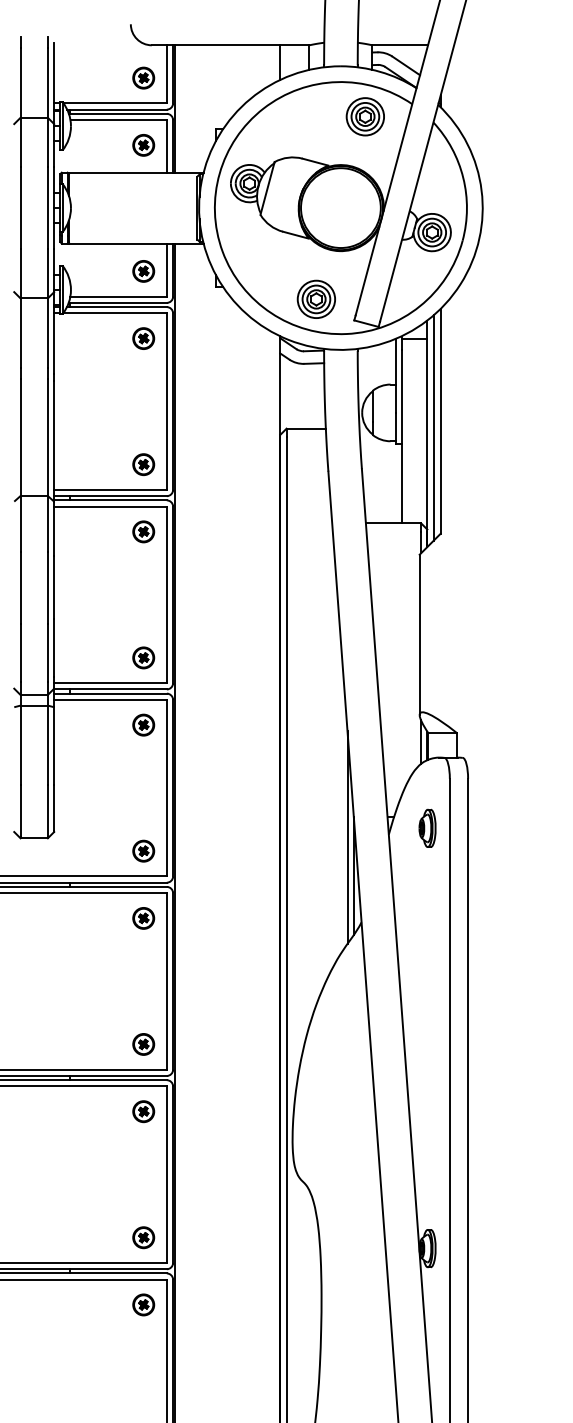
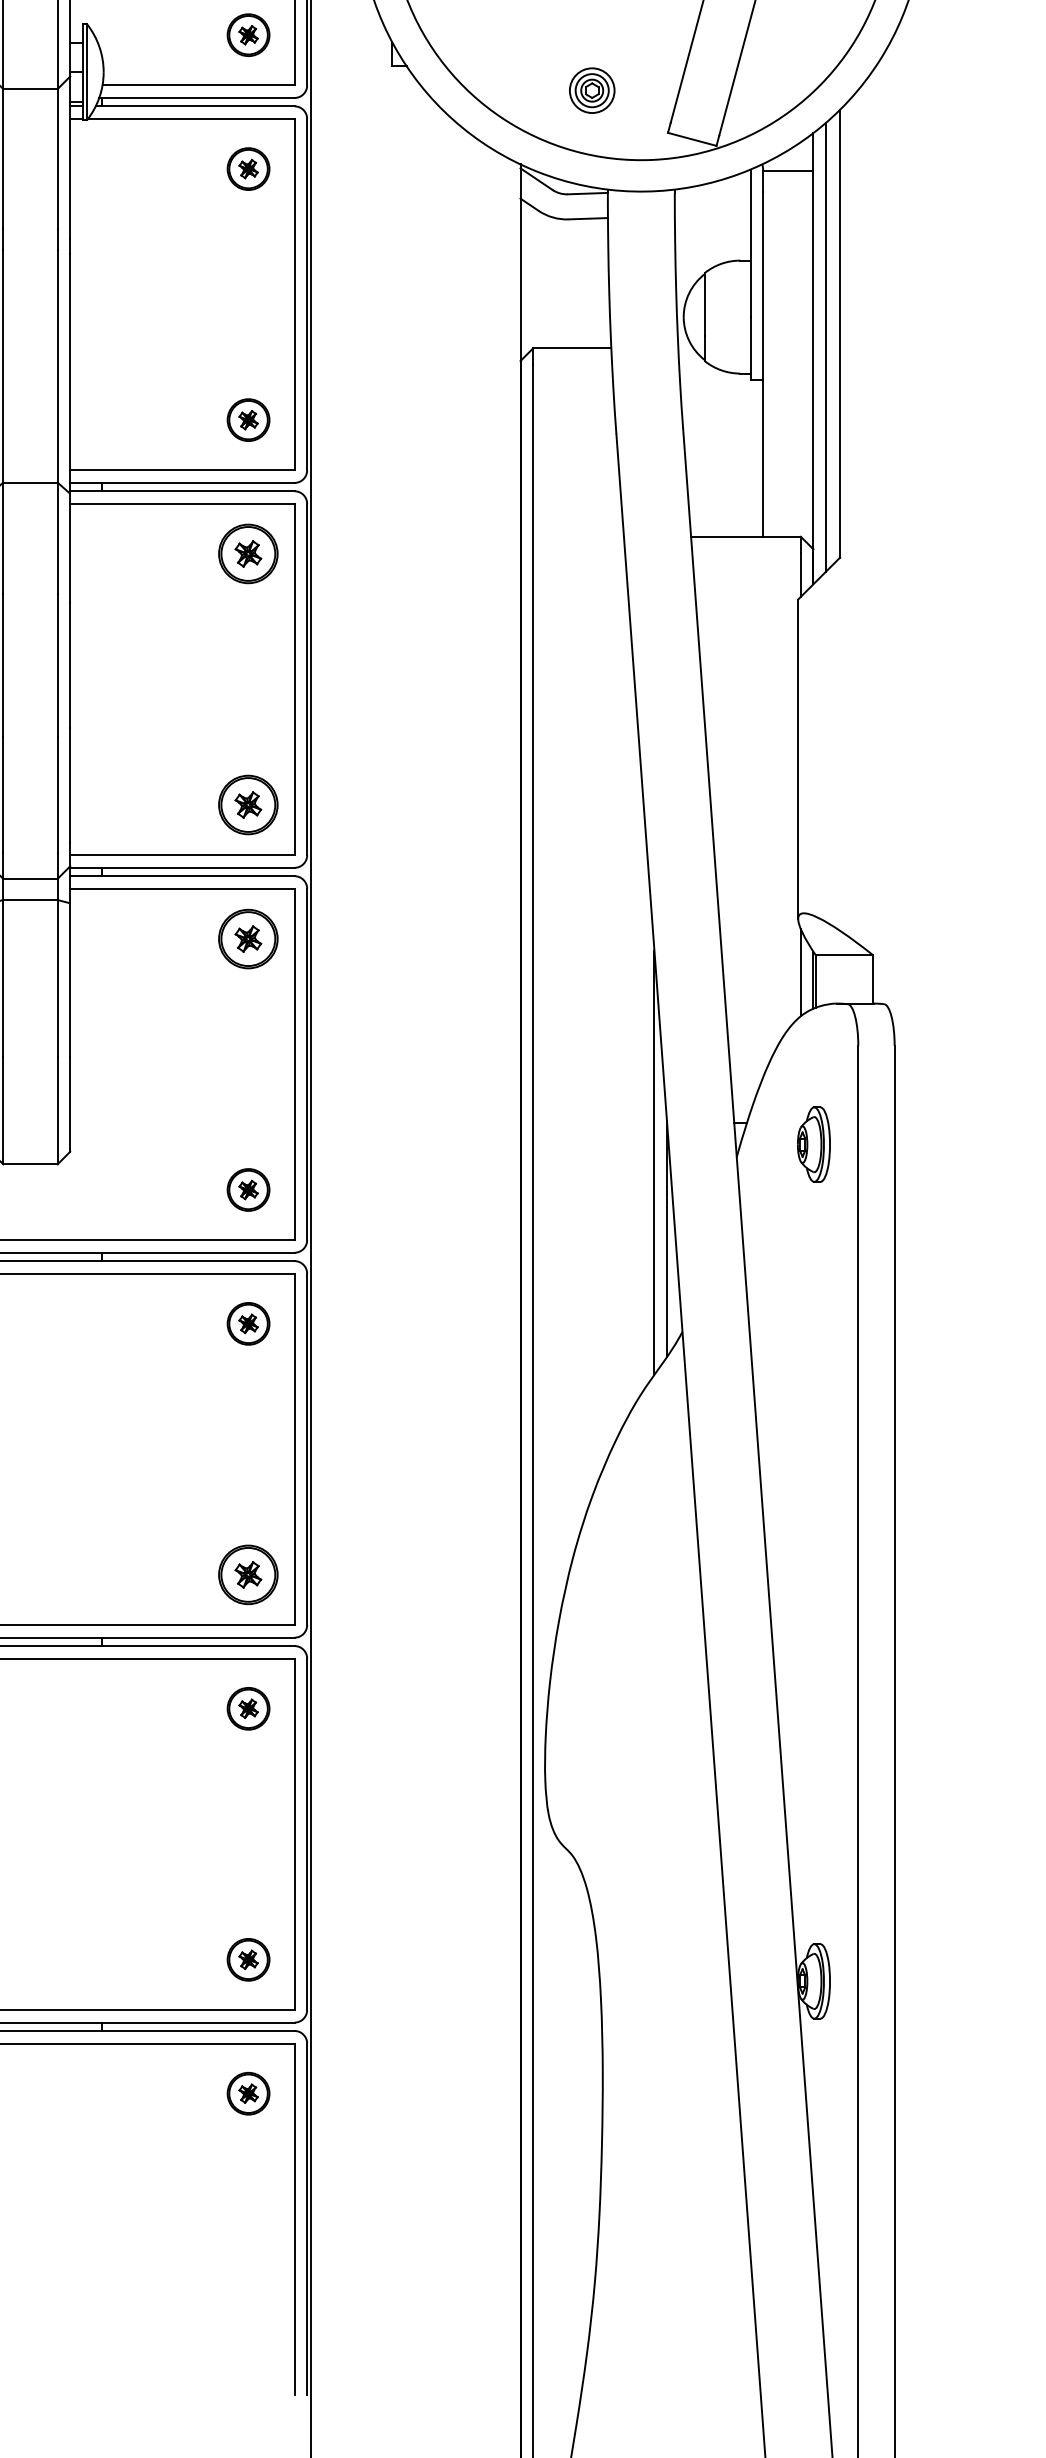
part: (315, 298) -> (590, 89), size x0.6
part: (143, 531) -> (248, 553), size x1.4
part: (143, 657) -> (248, 804), size x1.4
part: (143, 724) -> (248, 937), size x1.4
part: (143, 1044) -> (248, 1574), size x1.4

